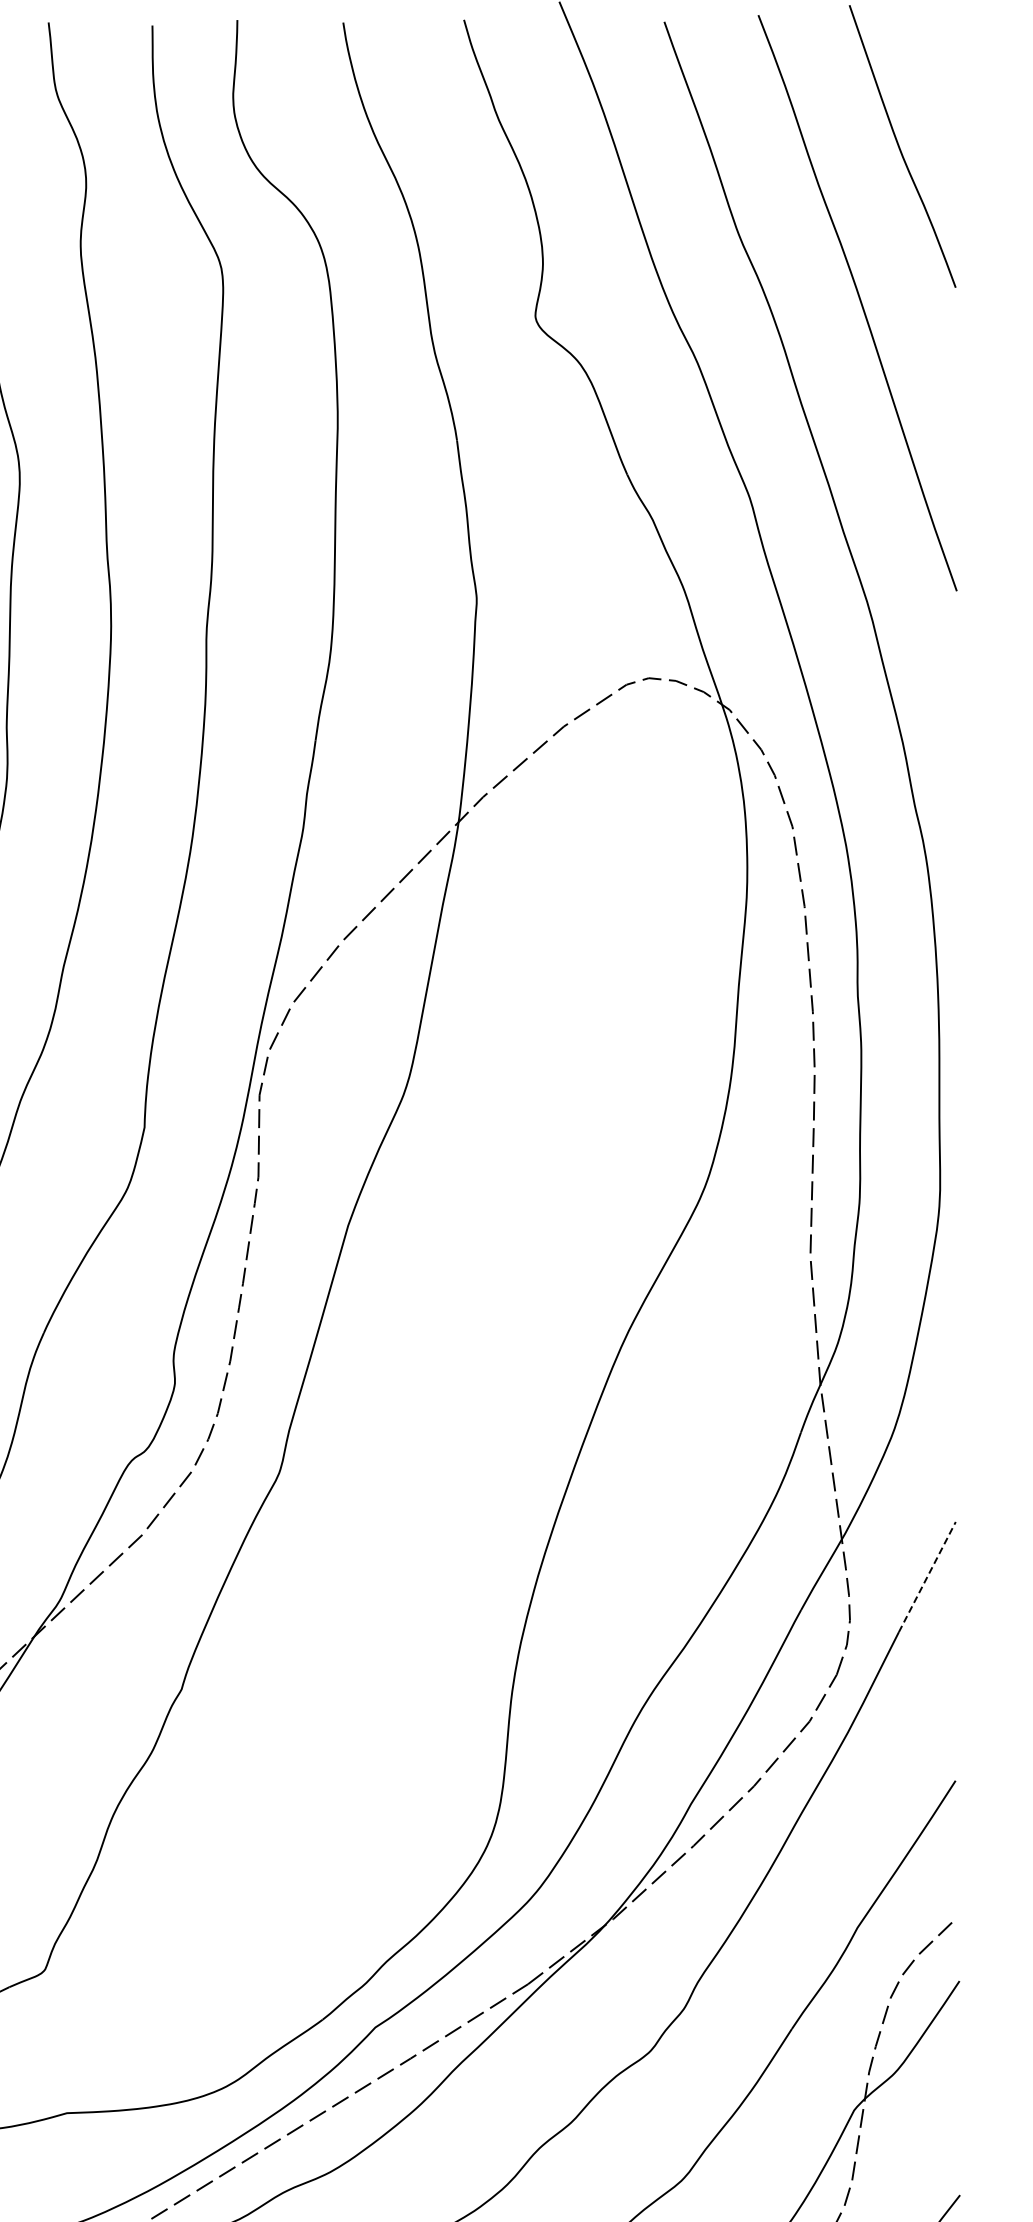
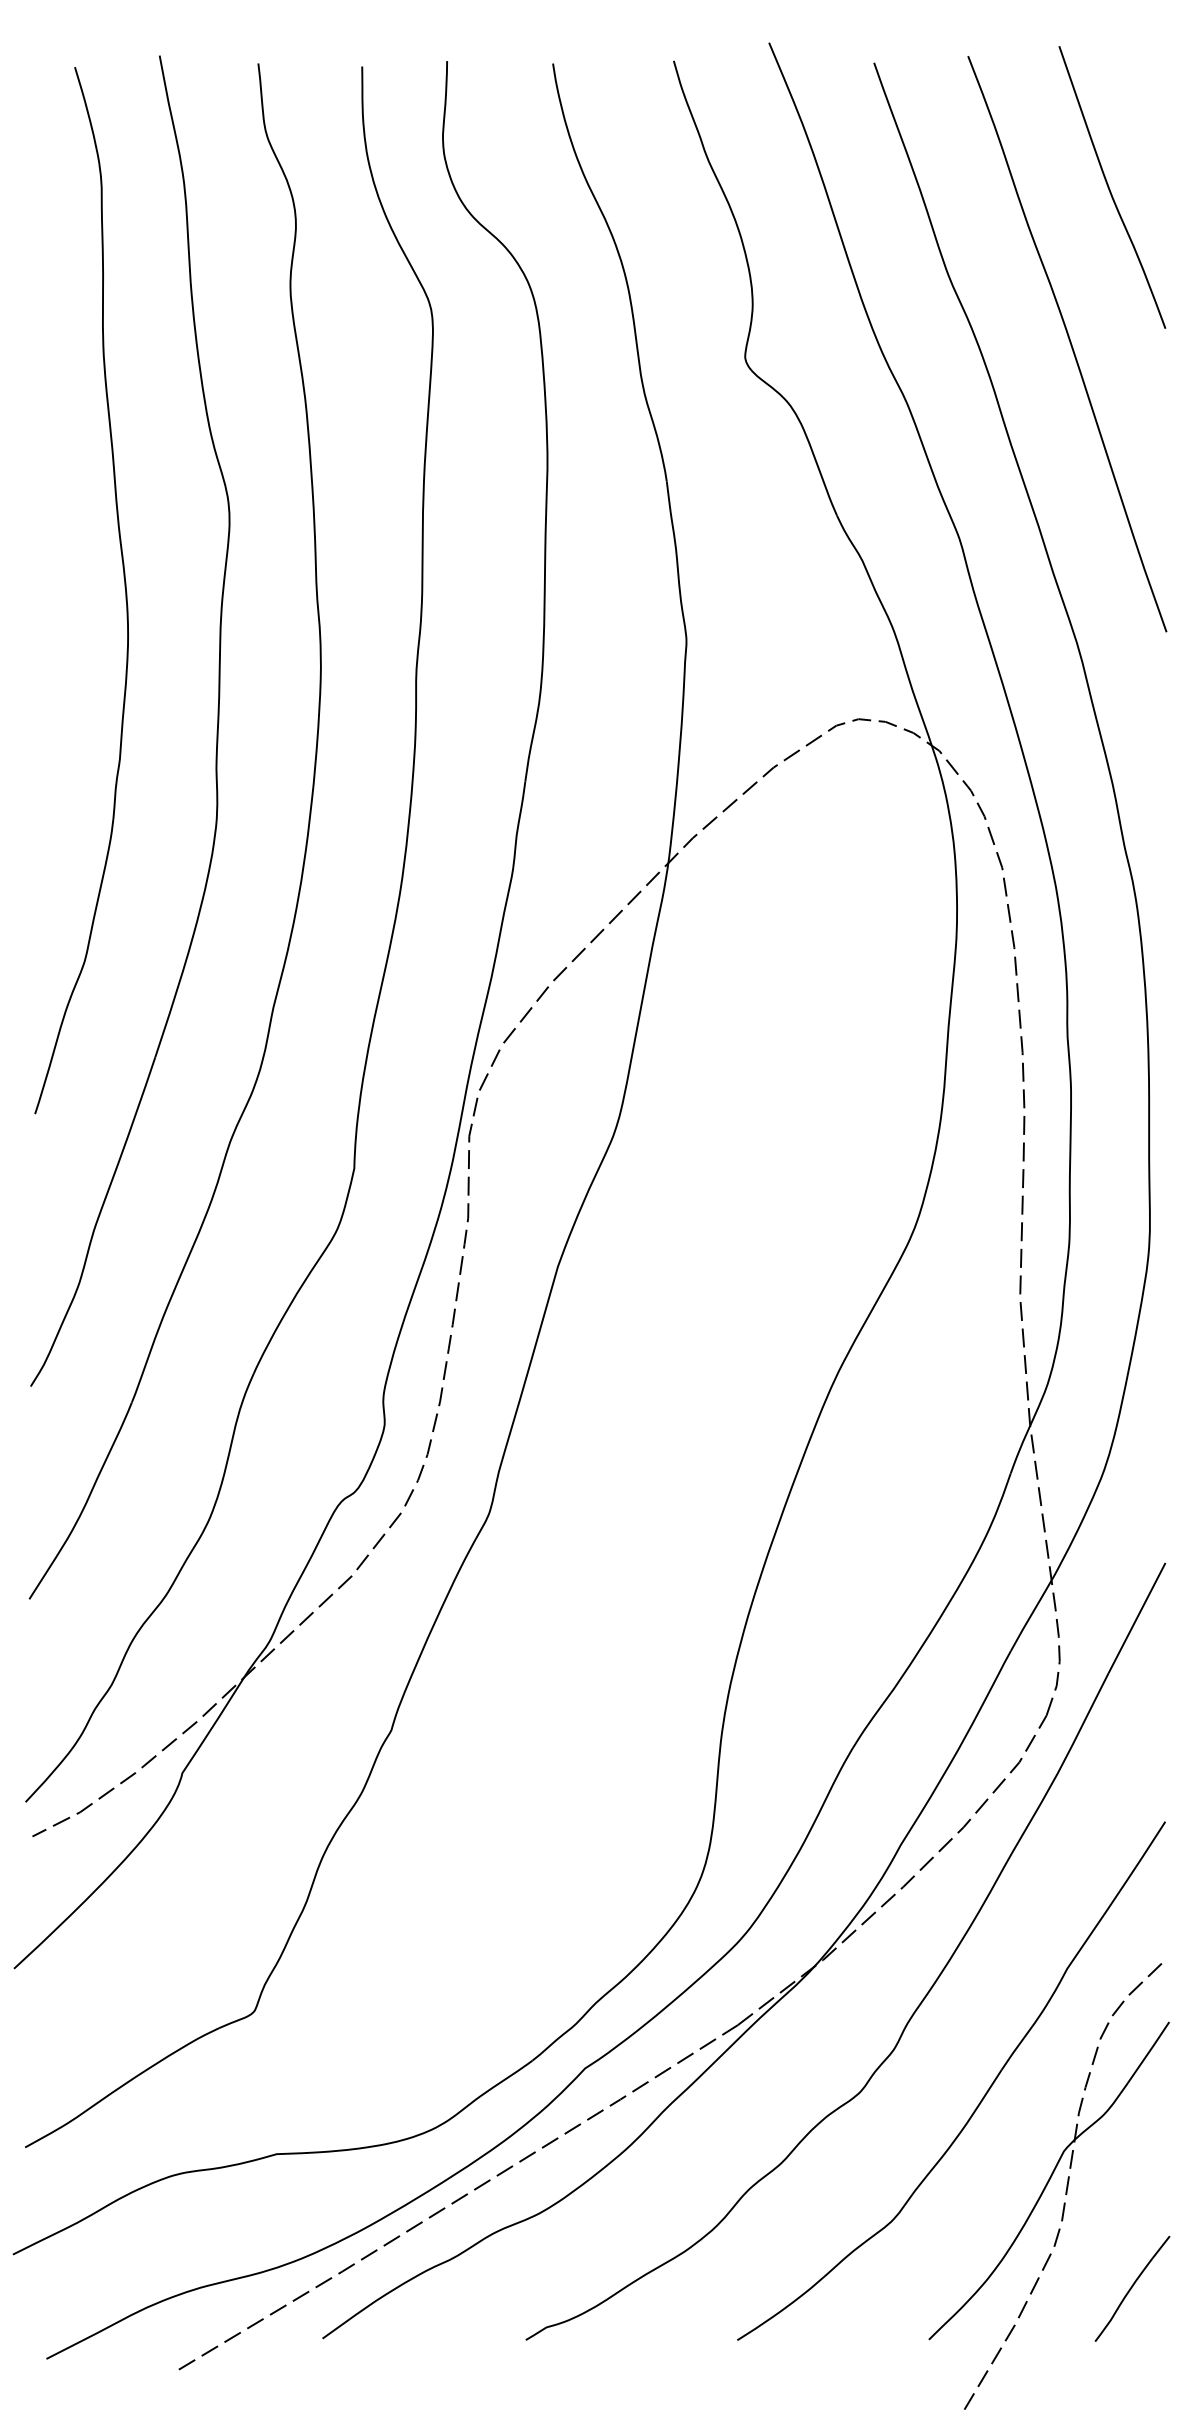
line: (926, 1577) -> (1136, 1618), dashed -> solid

